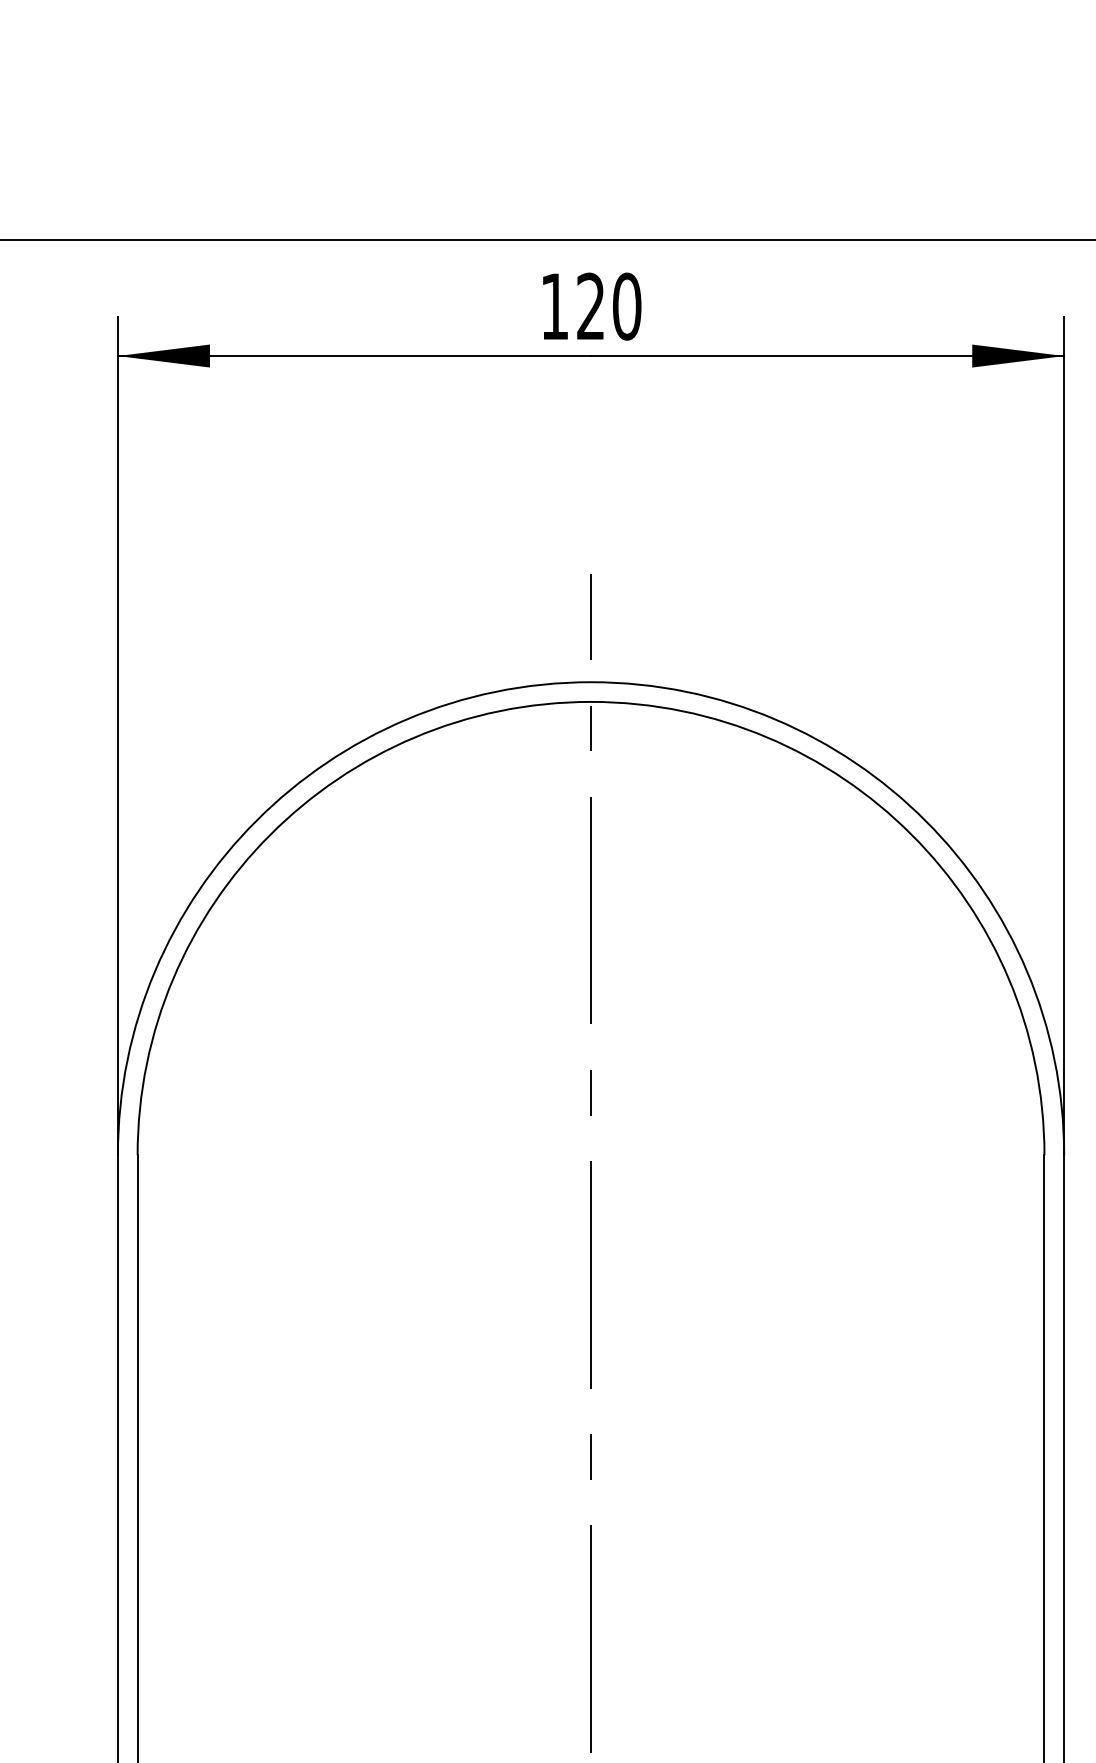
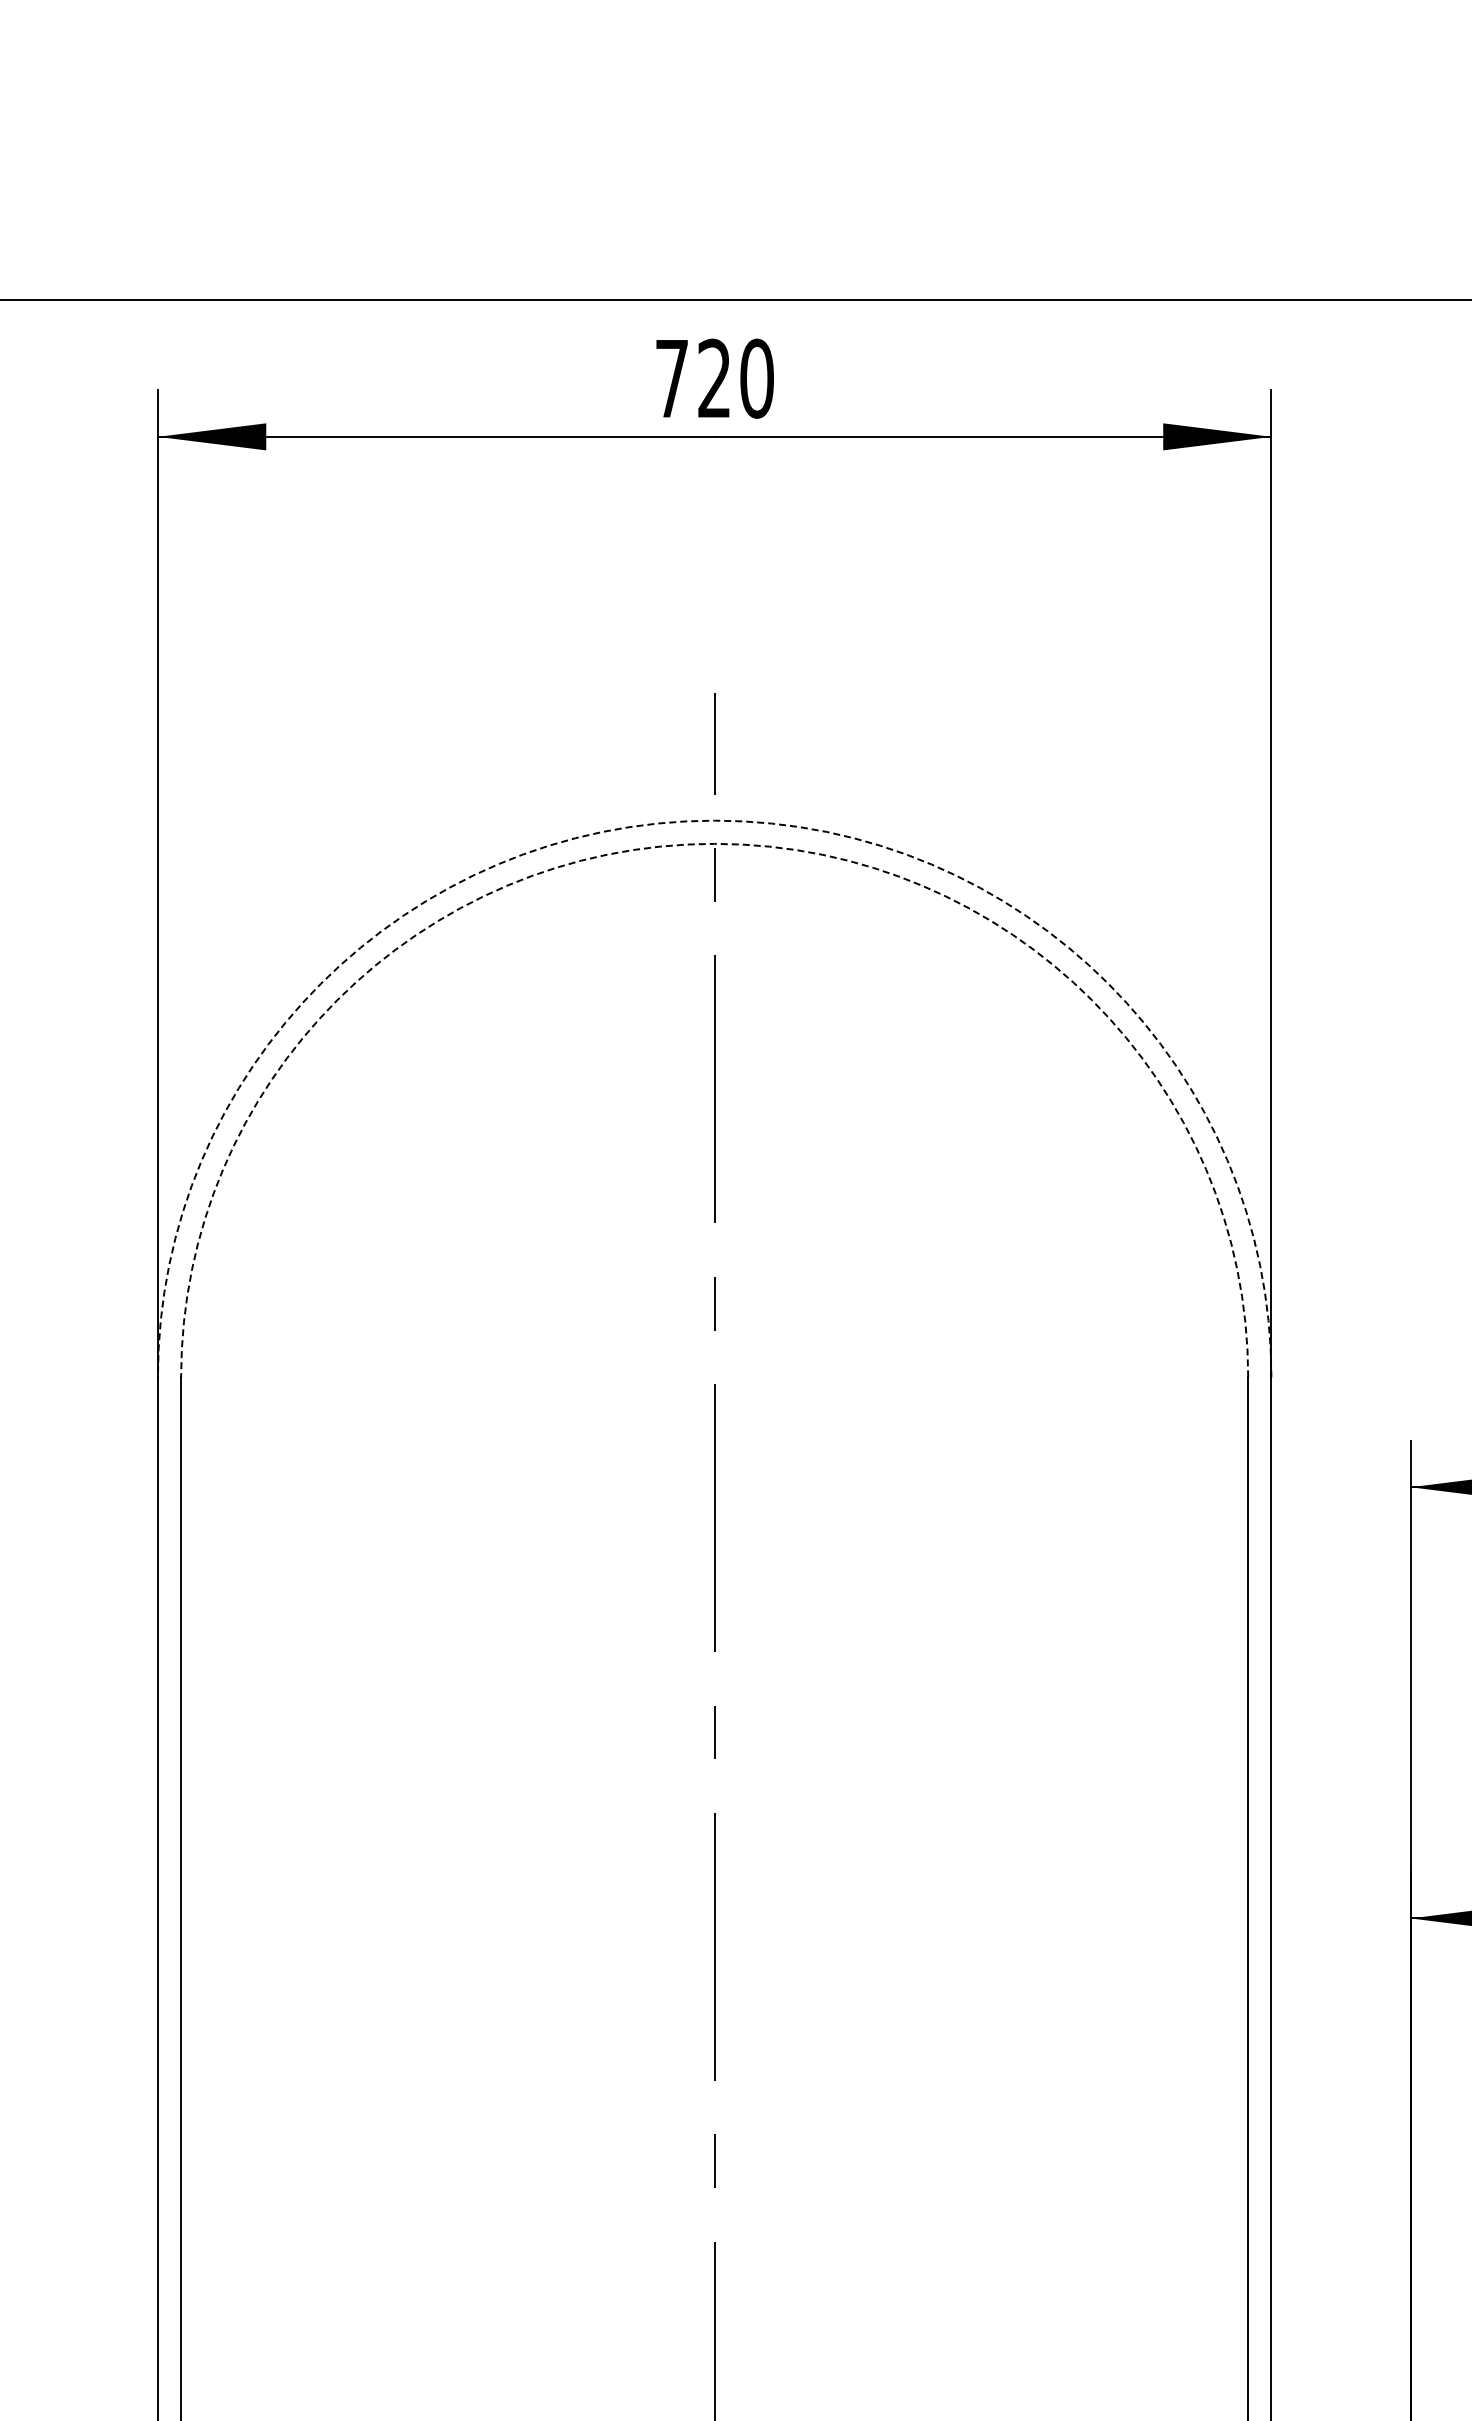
text: (554, 306) -> (671, 378), 120 -> 720
arc: (590, 682) -> (714, 820), solid -> dashed
arc: (590, 701) -> (714, 843), solid -> dashed

